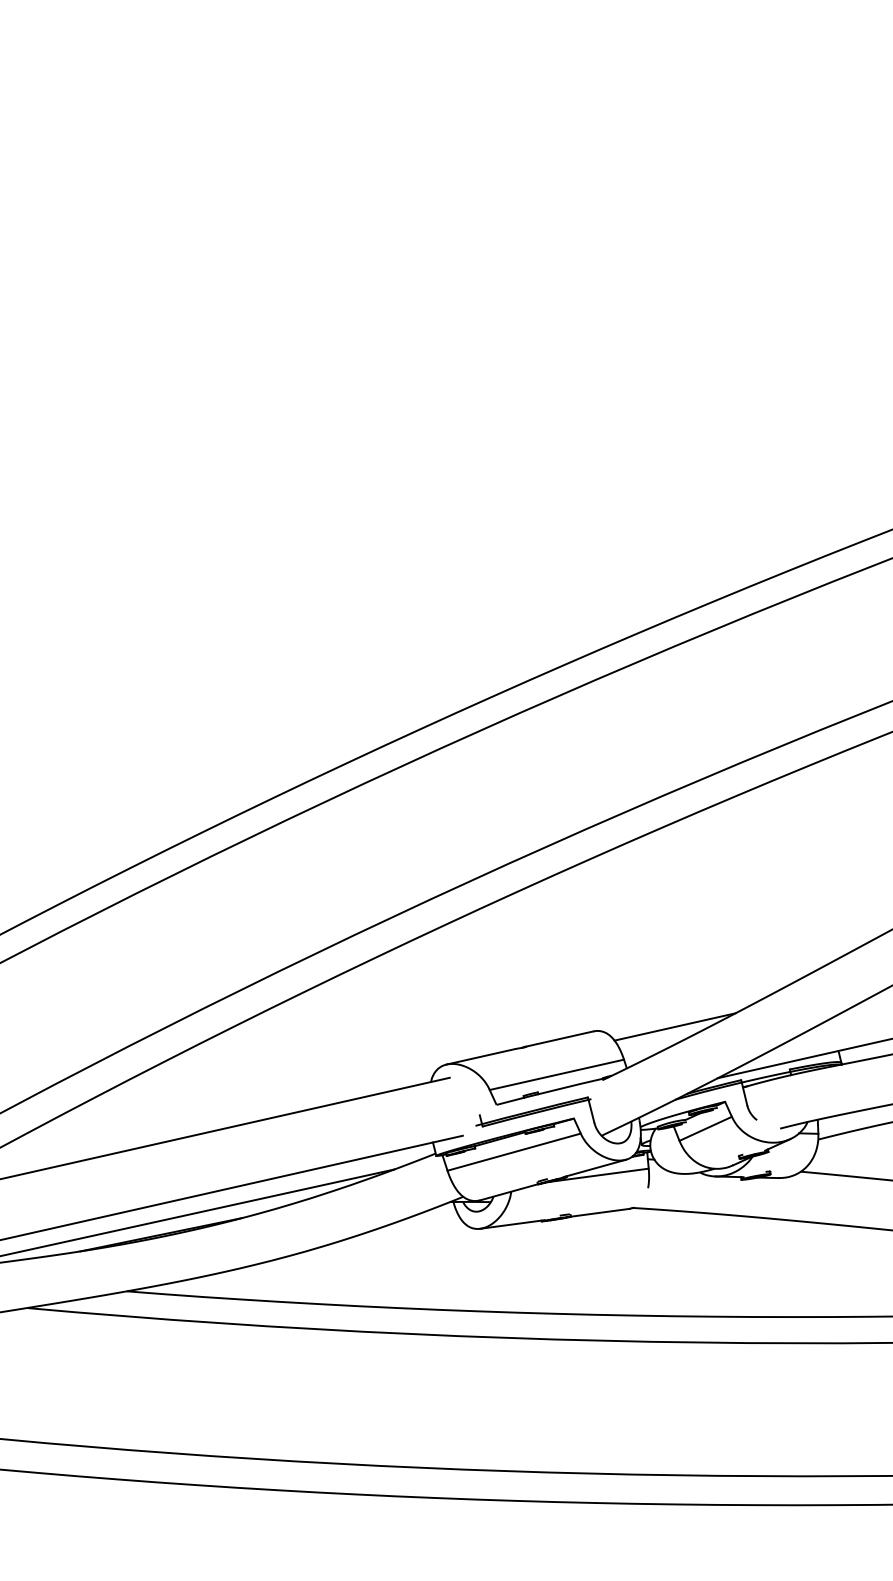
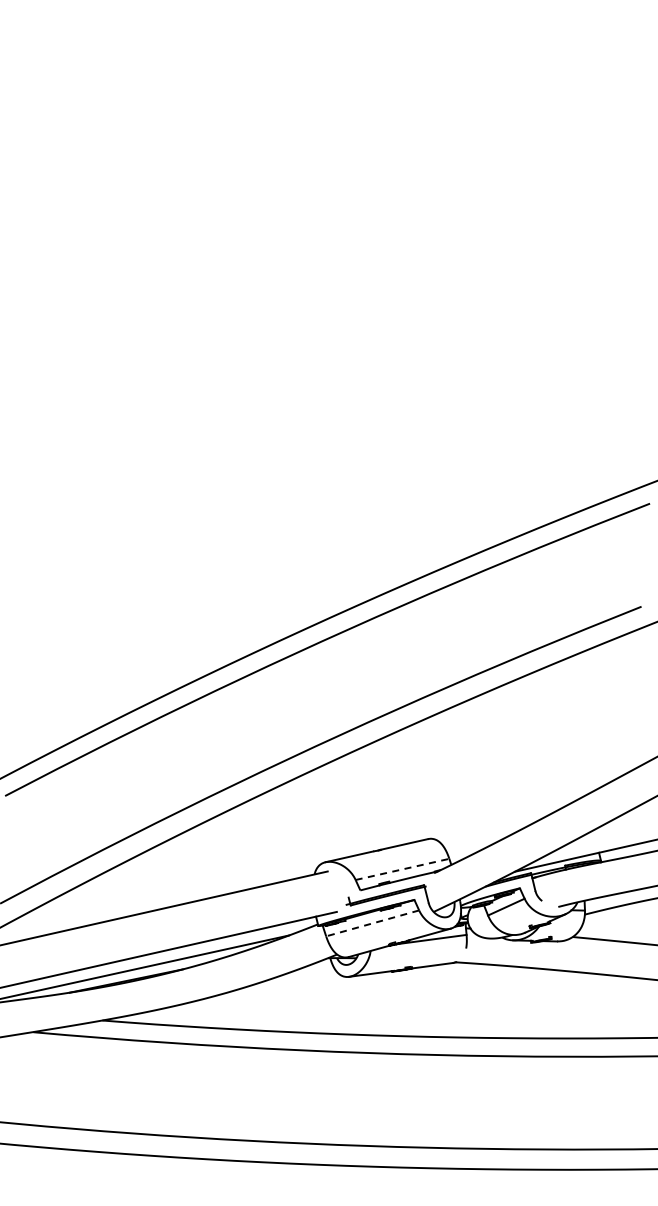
line: (674, 1026) -> (484, 835), removed
line: (556, 1074) -> (402, 869), solid -> dashed
line: (513, 1152) -> (372, 923), solid -> dashed

